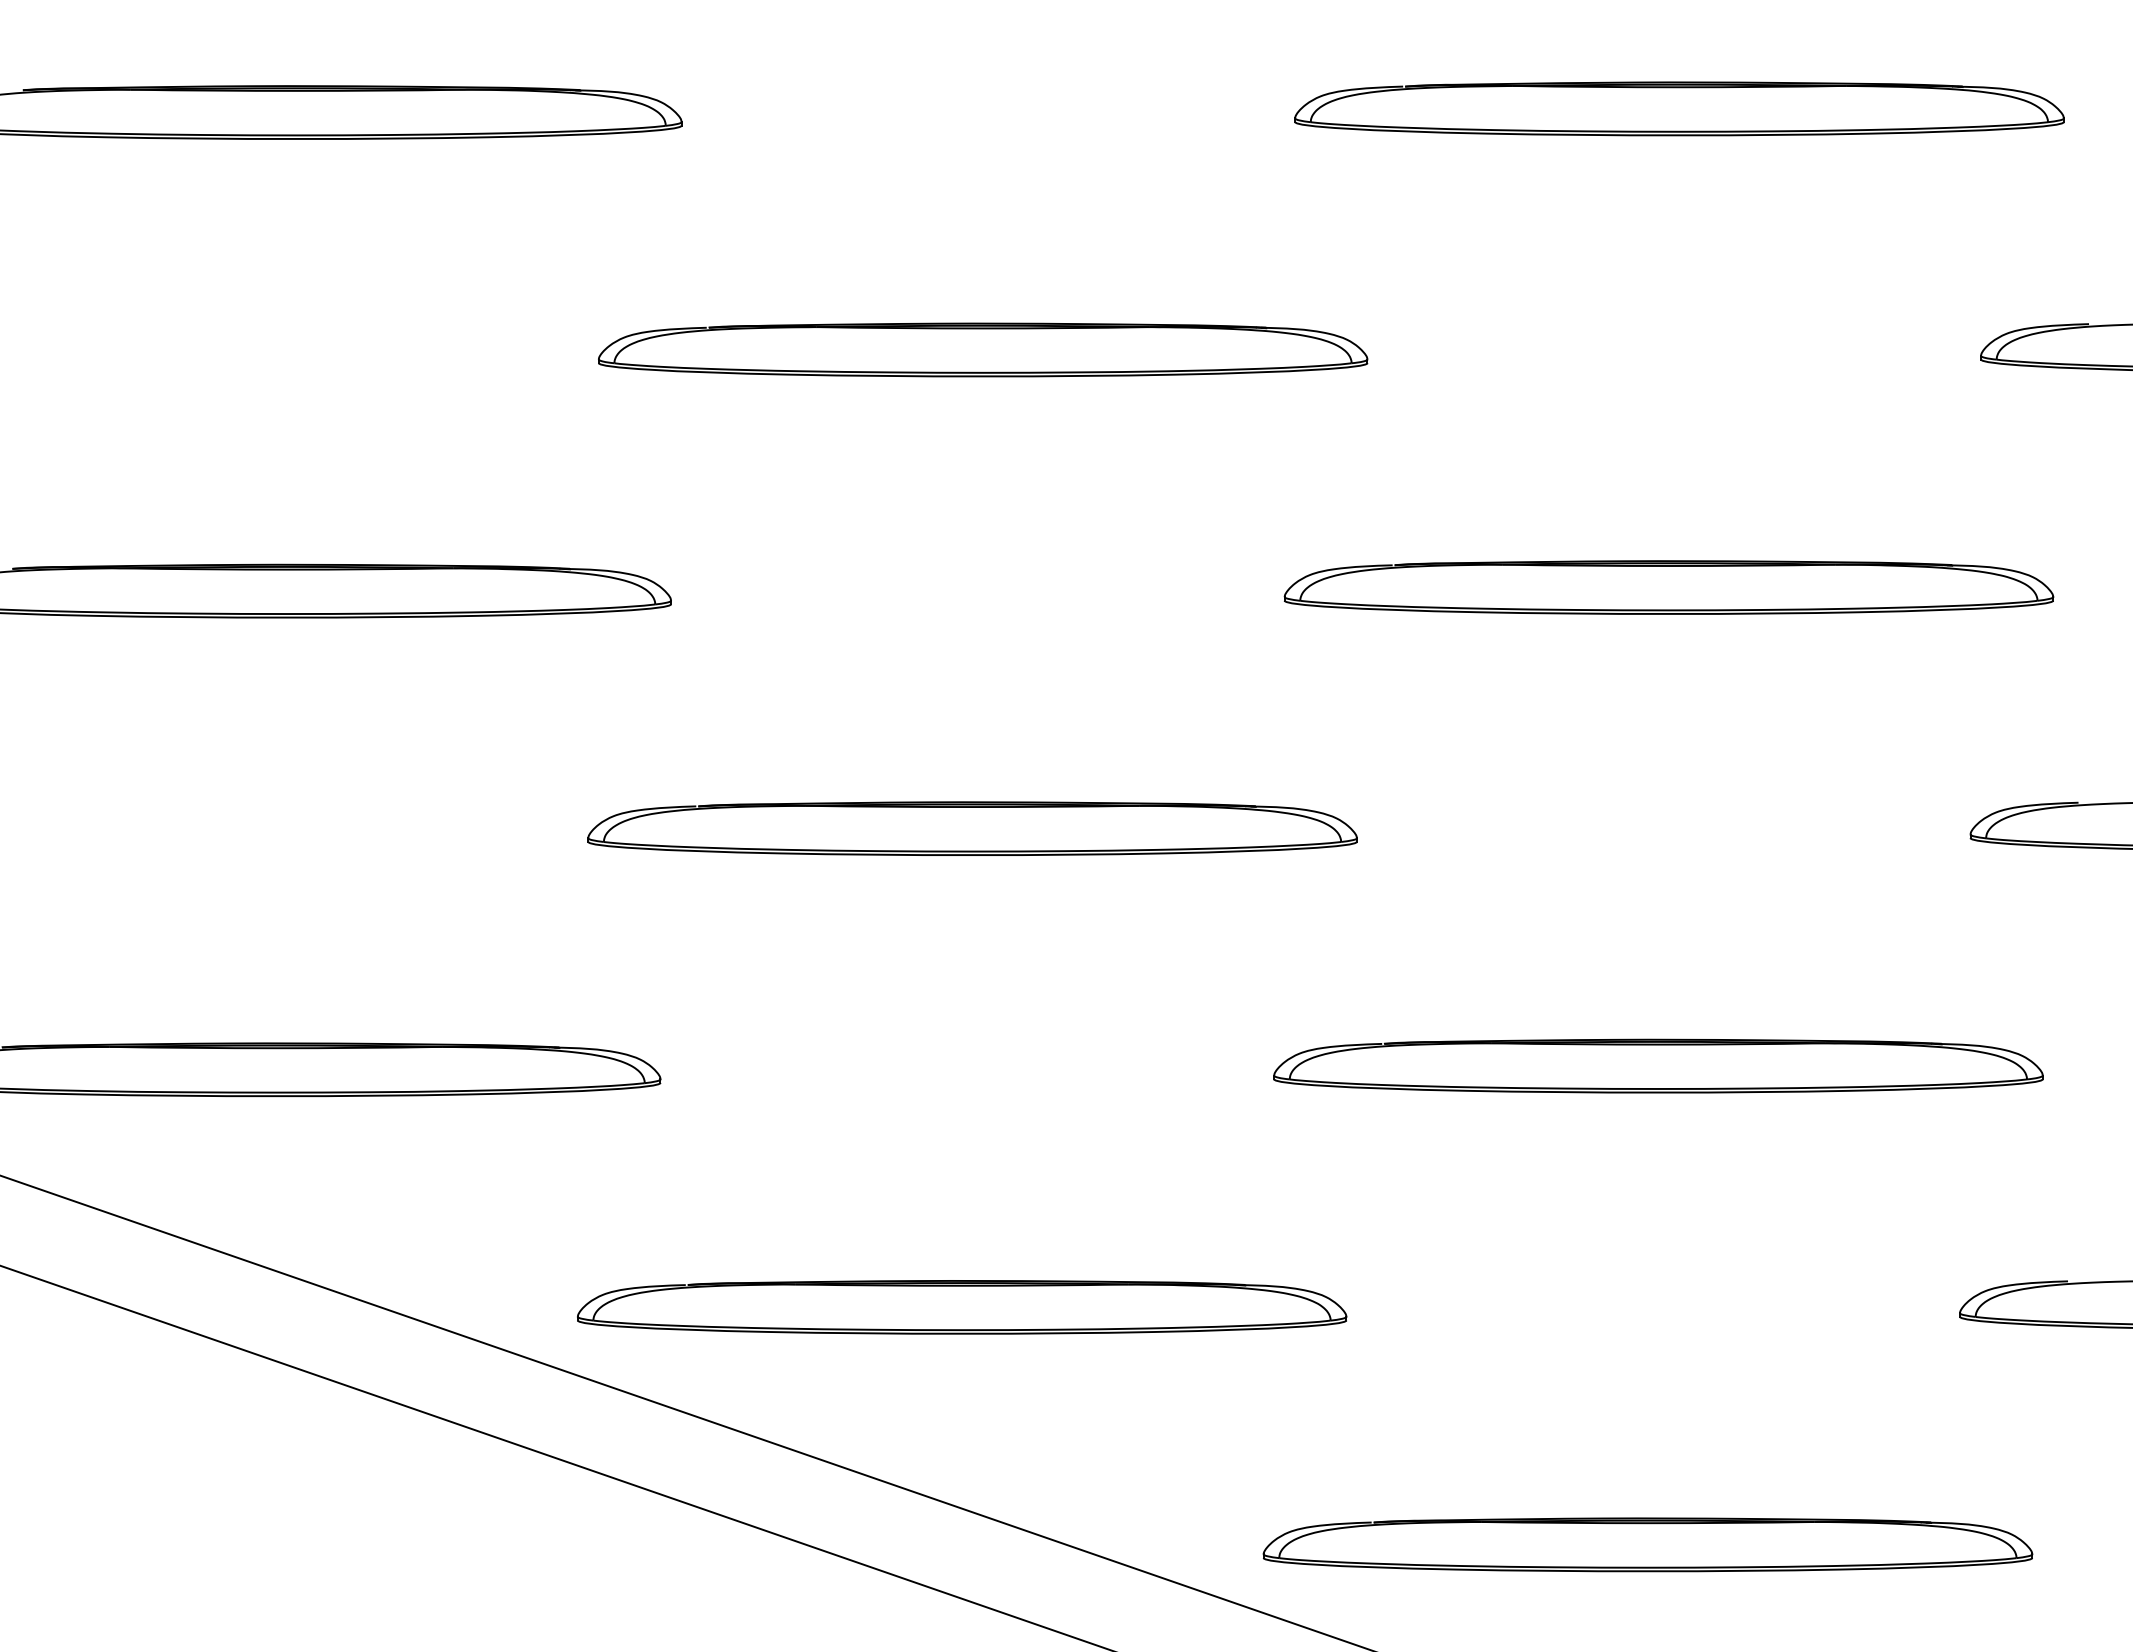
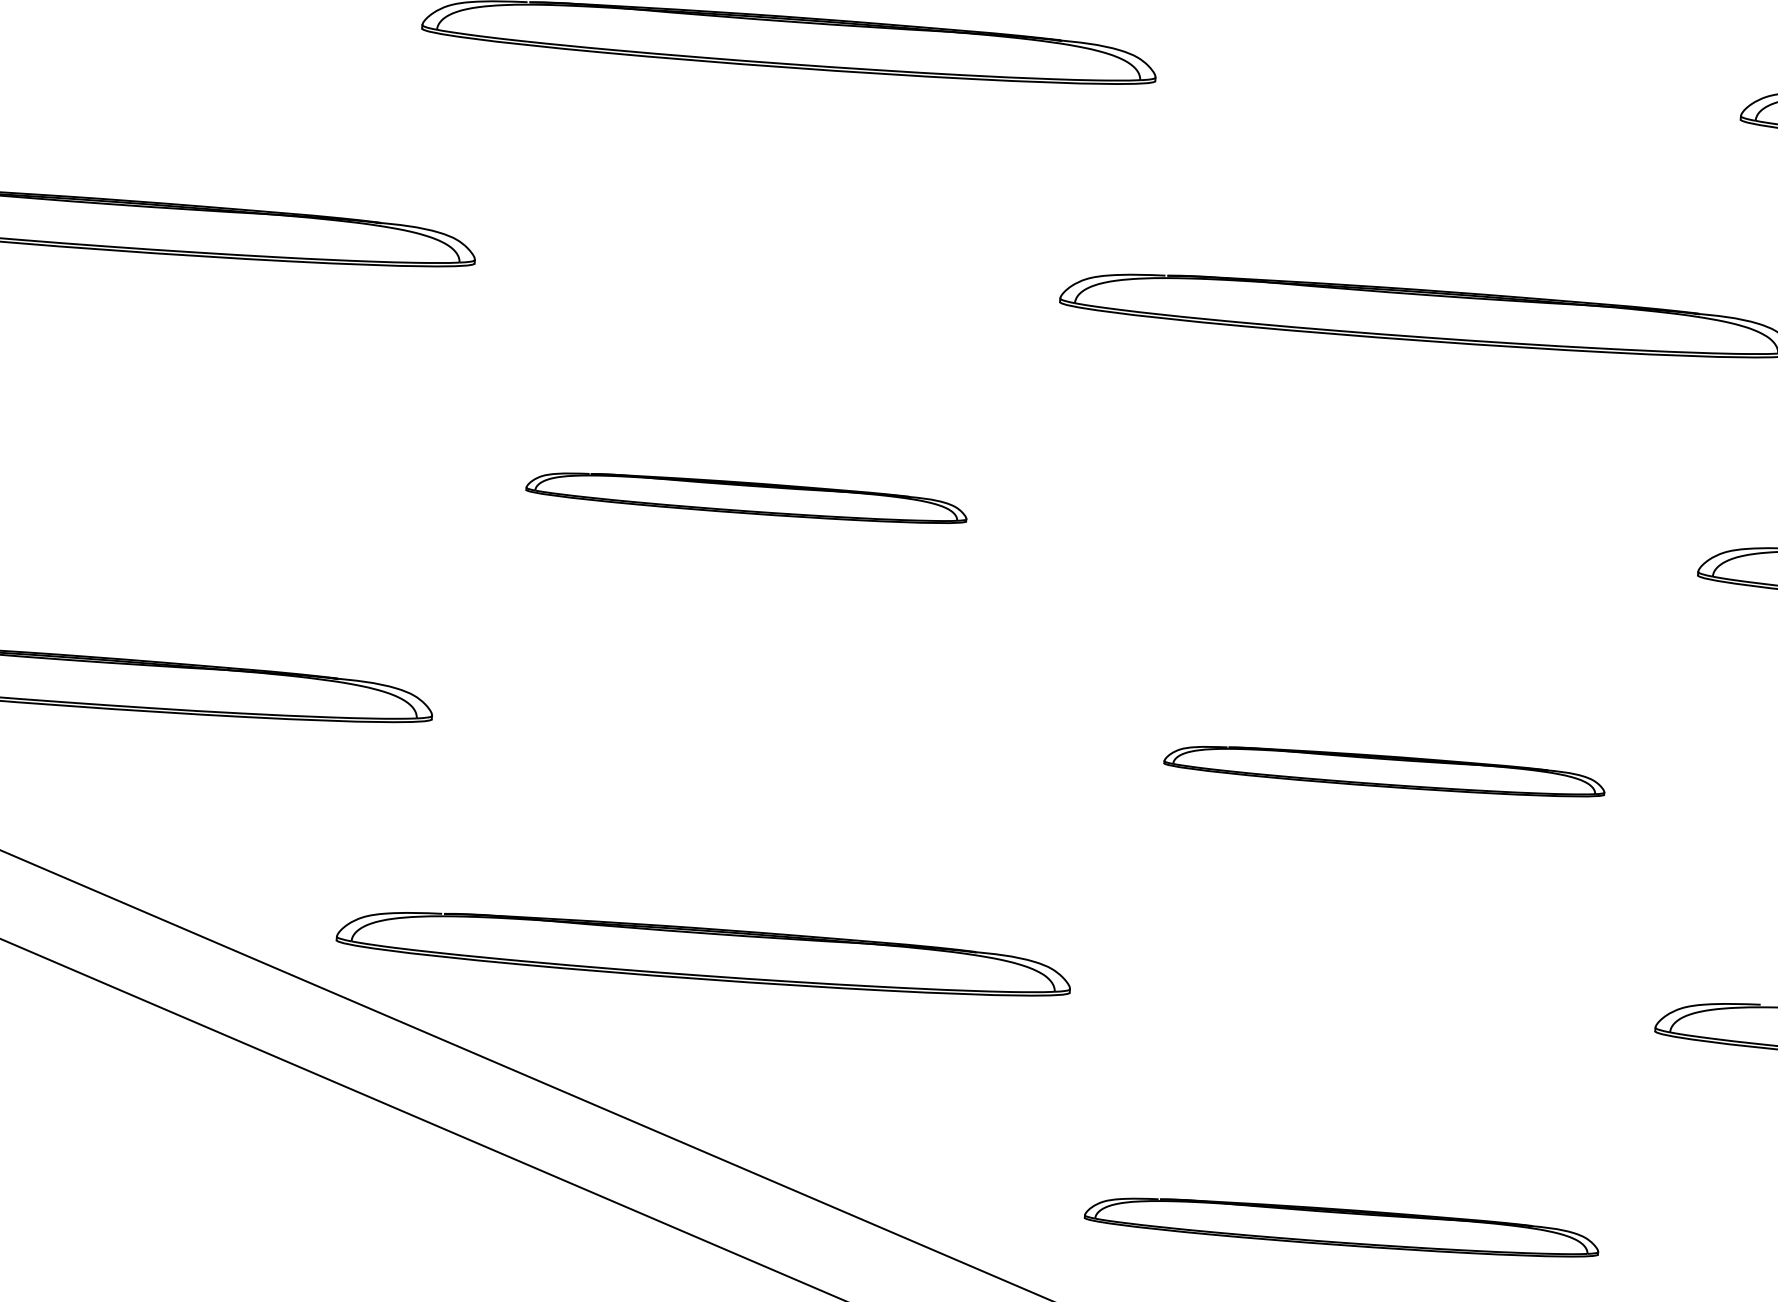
part: (972, 828) -> (746, 497), size x0.6
part: (1658, 1065) -> (1384, 770), size x0.6
part: (1647, 1544) -> (1341, 1226), size x0.7

